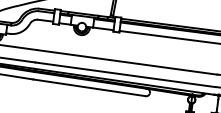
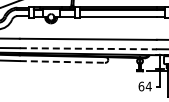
line: (125, 74) -> (88, 48), solid -> dashed
line: (89, 87) -> (62, 61), solid -> dashed

